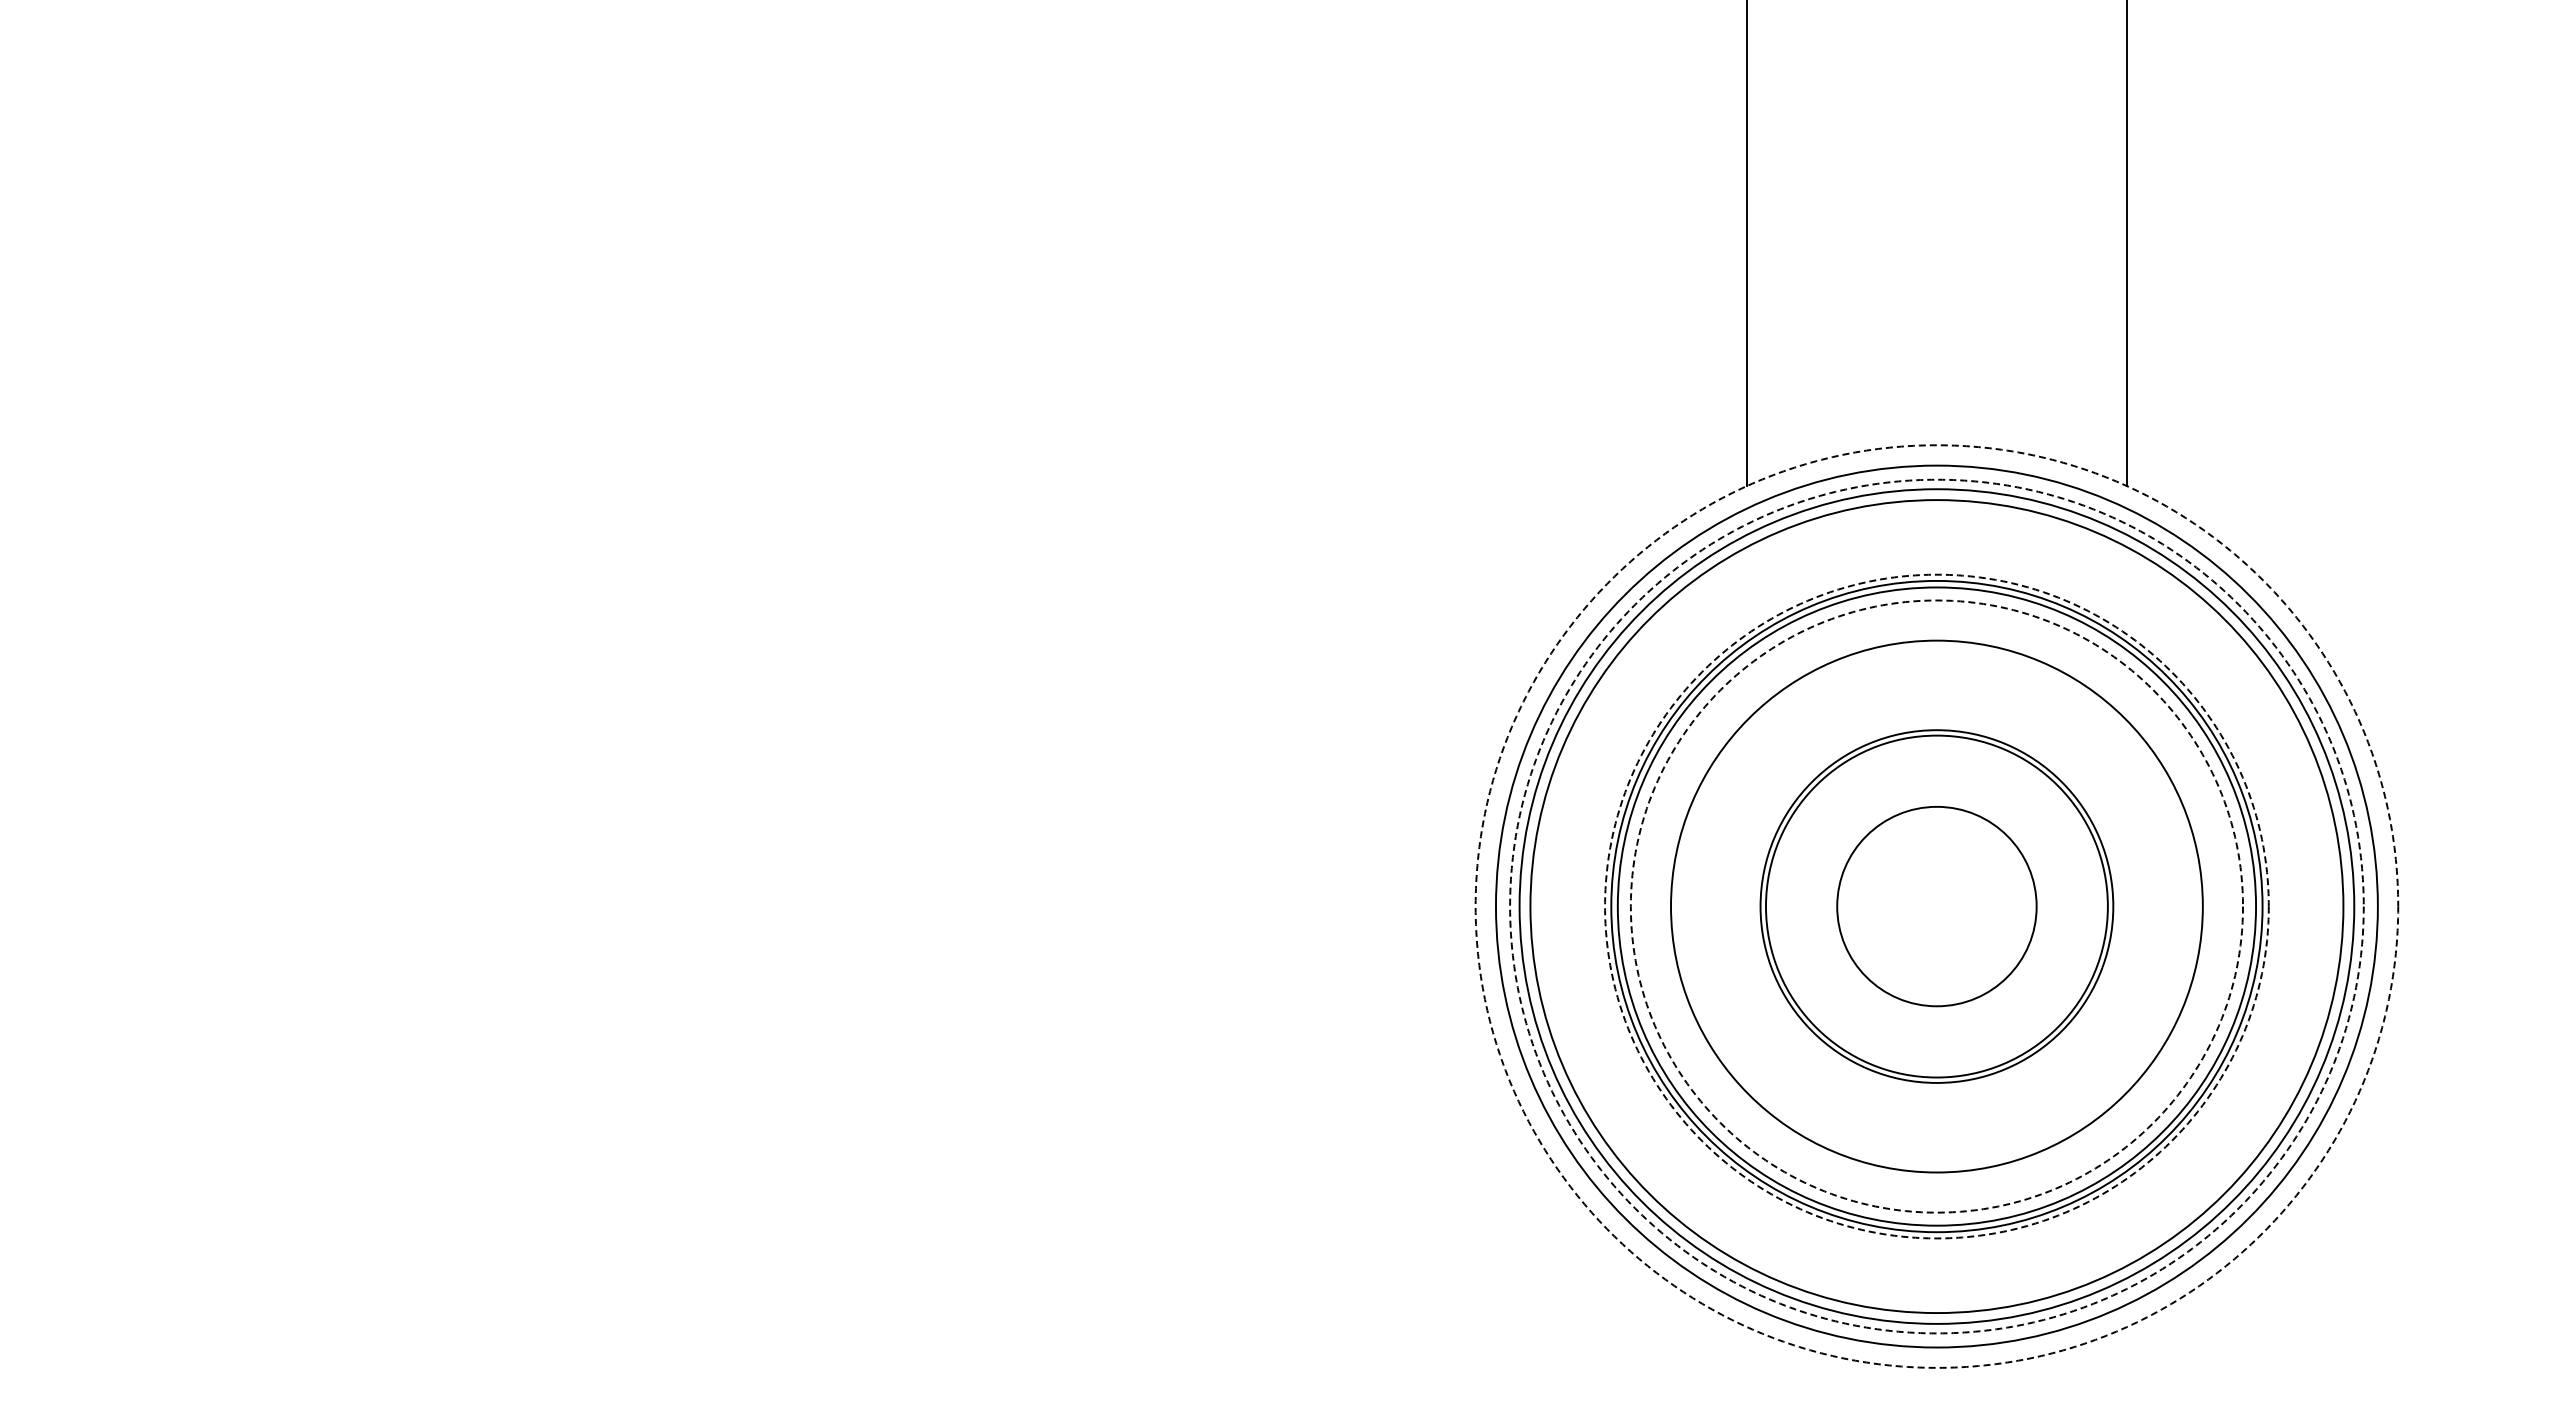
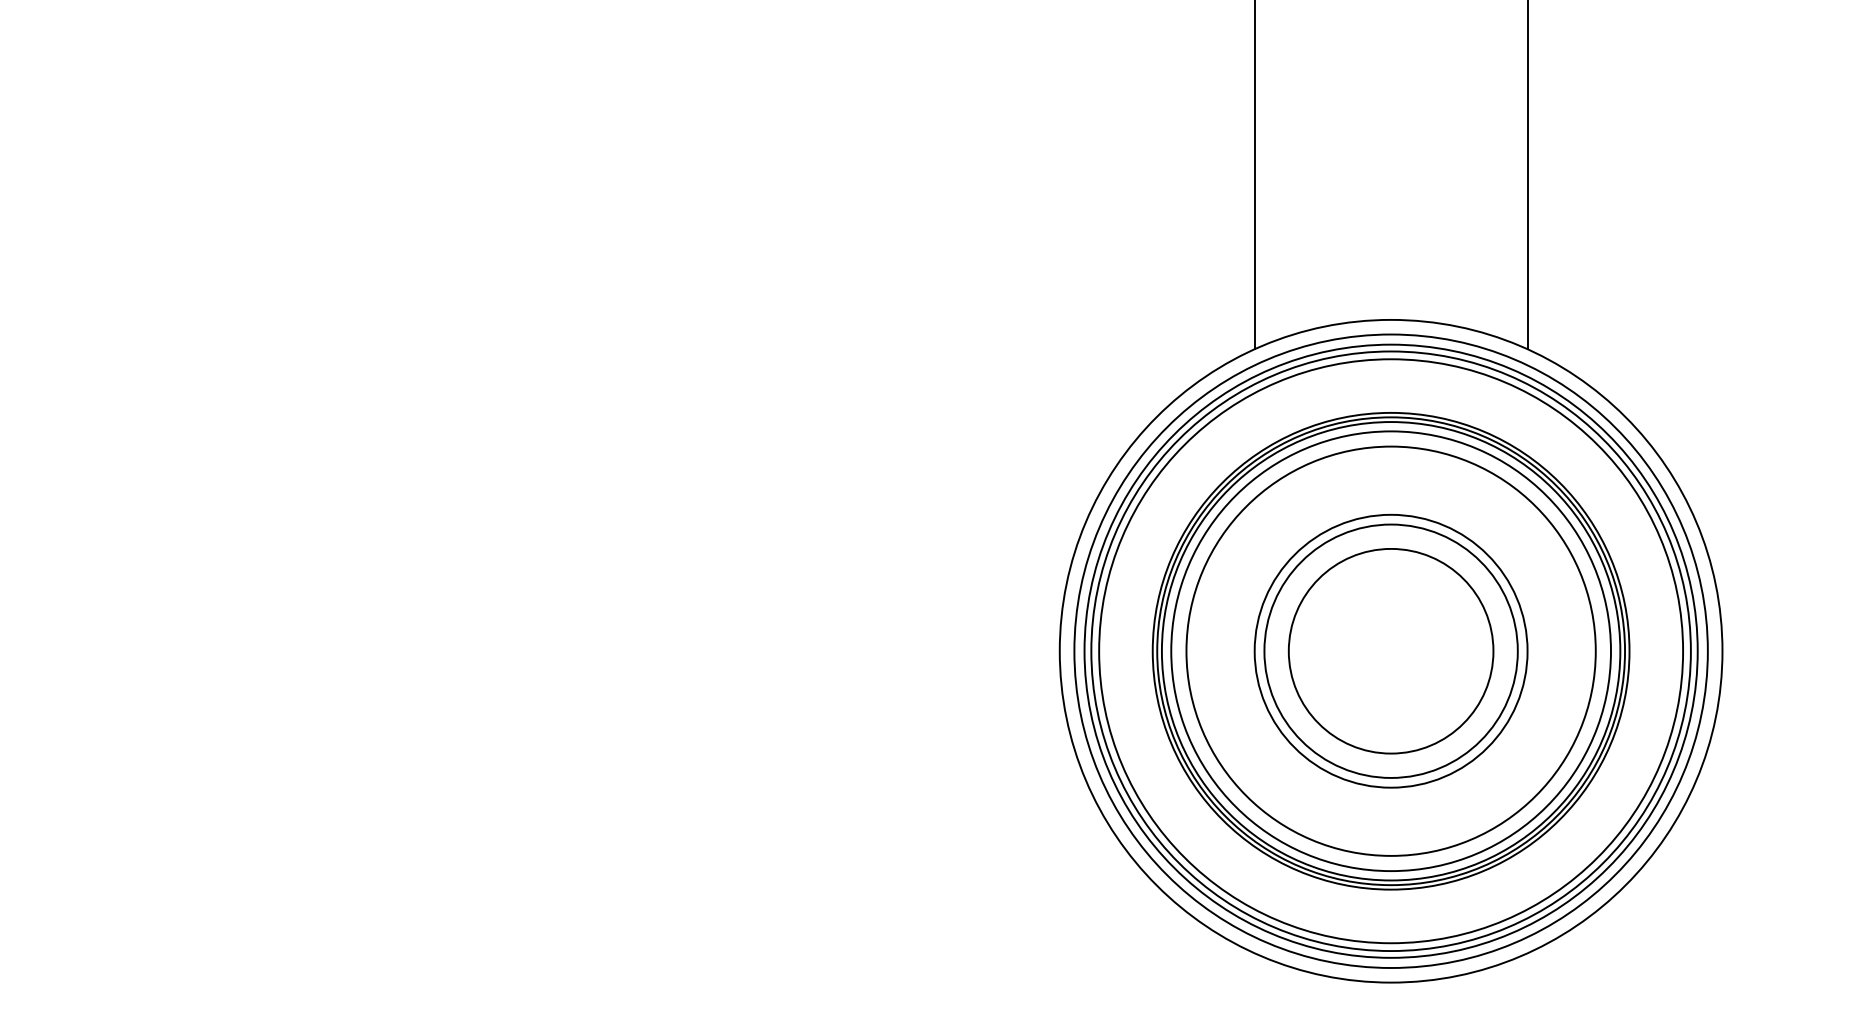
circle: (1936, 906) -> (1390, 651), dashed -> solid
circle: (1936, 906) -> (1390, 651), dashed -> solid
circle: (1936, 906) -> (1390, 651), dashed -> solid
circle: (1936, 906) -> (1390, 651), dashed -> solid
circle: (1936, 906) -> (1390, 651), size x0.71
circle: (1936, 906) -> (1390, 651), size x1.43
circle: (1936, 906) -> (1390, 651), size x1.67

